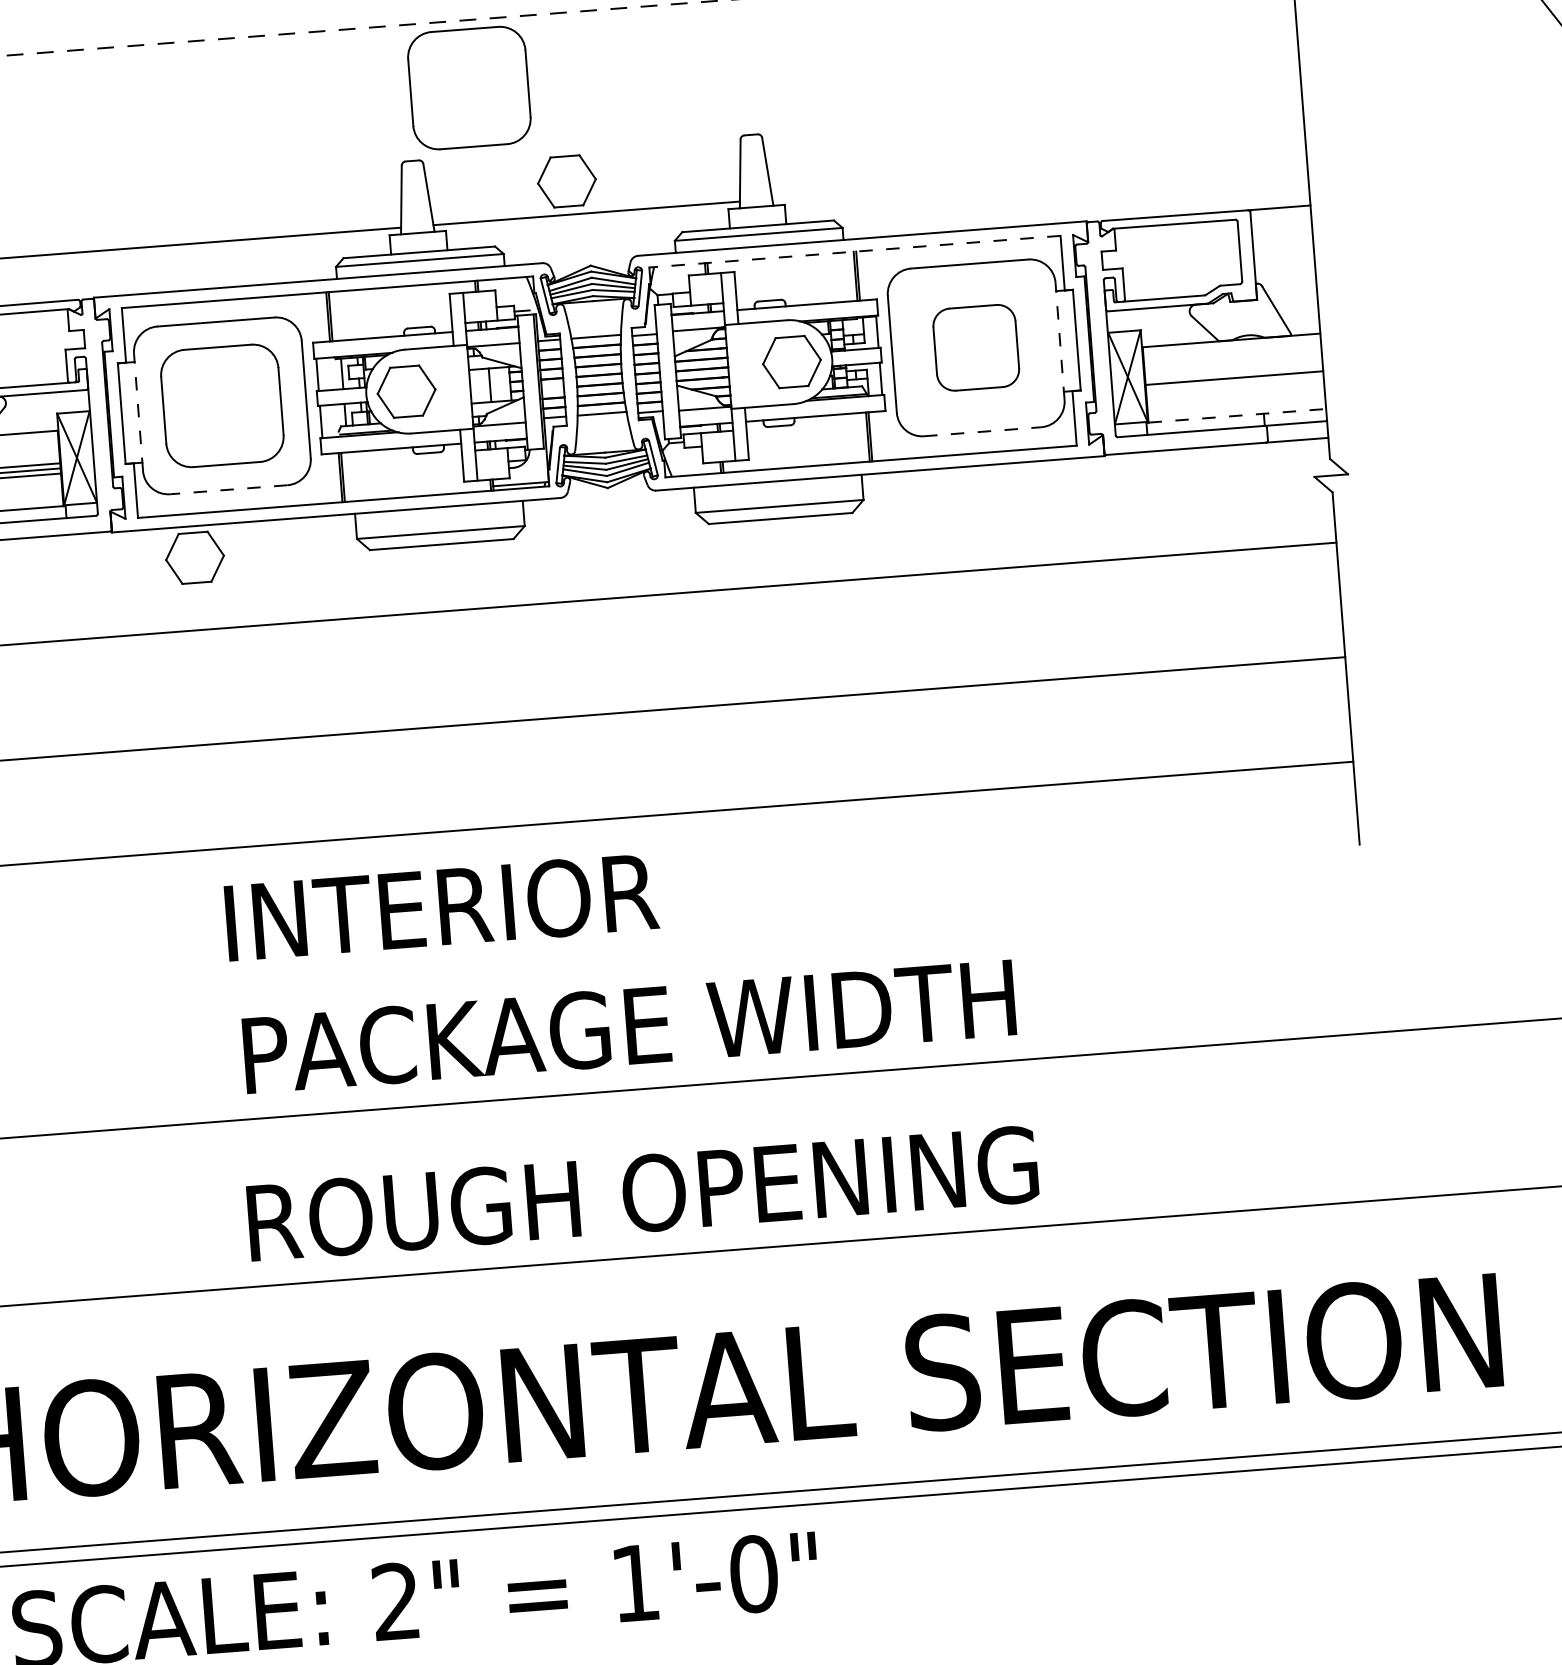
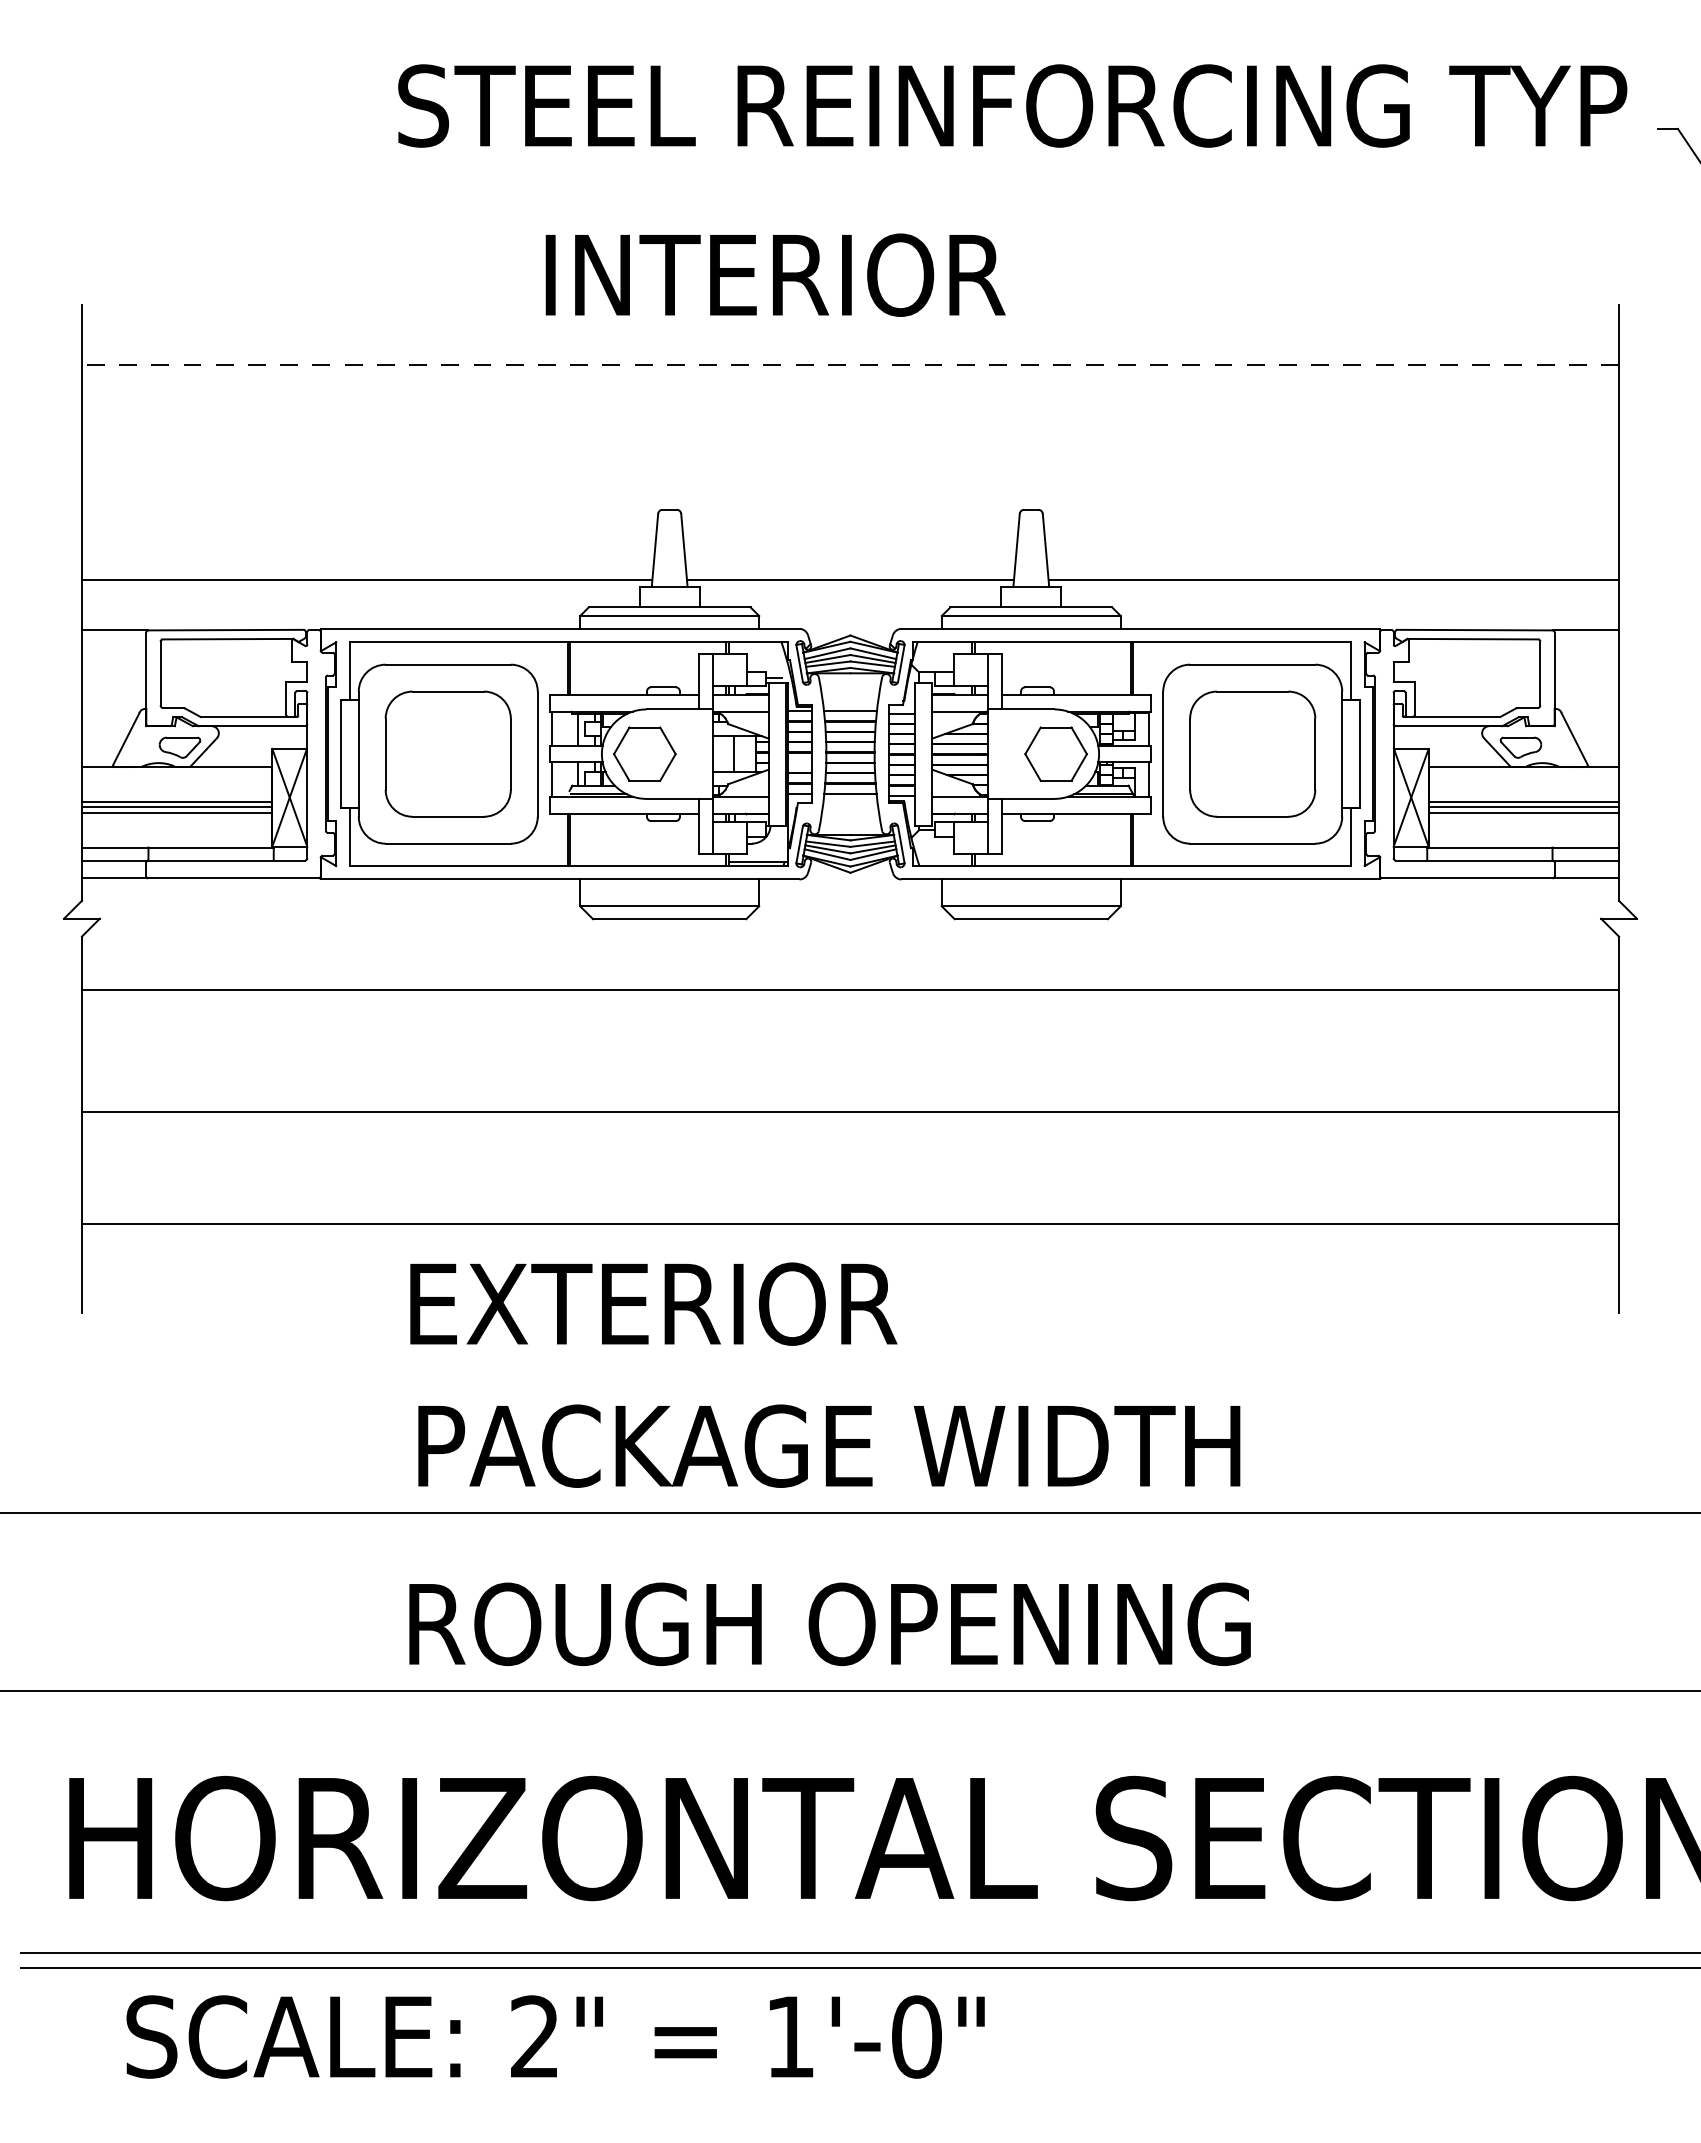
part: (468, 87) -> (735, 436), removed
line: (1039, 178) -> (1333, 579), added
part: (566, 180) -> (831, 543), removed
line: (854, 251) -> (1131, 642), dashed -> solid
part: (1226, 322) -> (1520, 747), added
line: (1060, 341) -> (1342, 754), dashed -> solid
part: (975, 347) -> (1252, 753), size x1.43
line: (1234, 372) -> (1524, 801), added
line: (1235, 382) -> (1524, 812), added
line: (138, 412) -> (358, 754), dashed -> solid
line: (1237, 415) -> (1524, 847), dashed -> solid
line: (982, 431) -> (1252, 843), dashed -> solid
line: (229, 489) -> (448, 843), dashed -> solid
part: (194, 557) -> (406, 912), removed
text: (459, 905) -> (658, 1303), INTERIOR -> EXTERIOR

